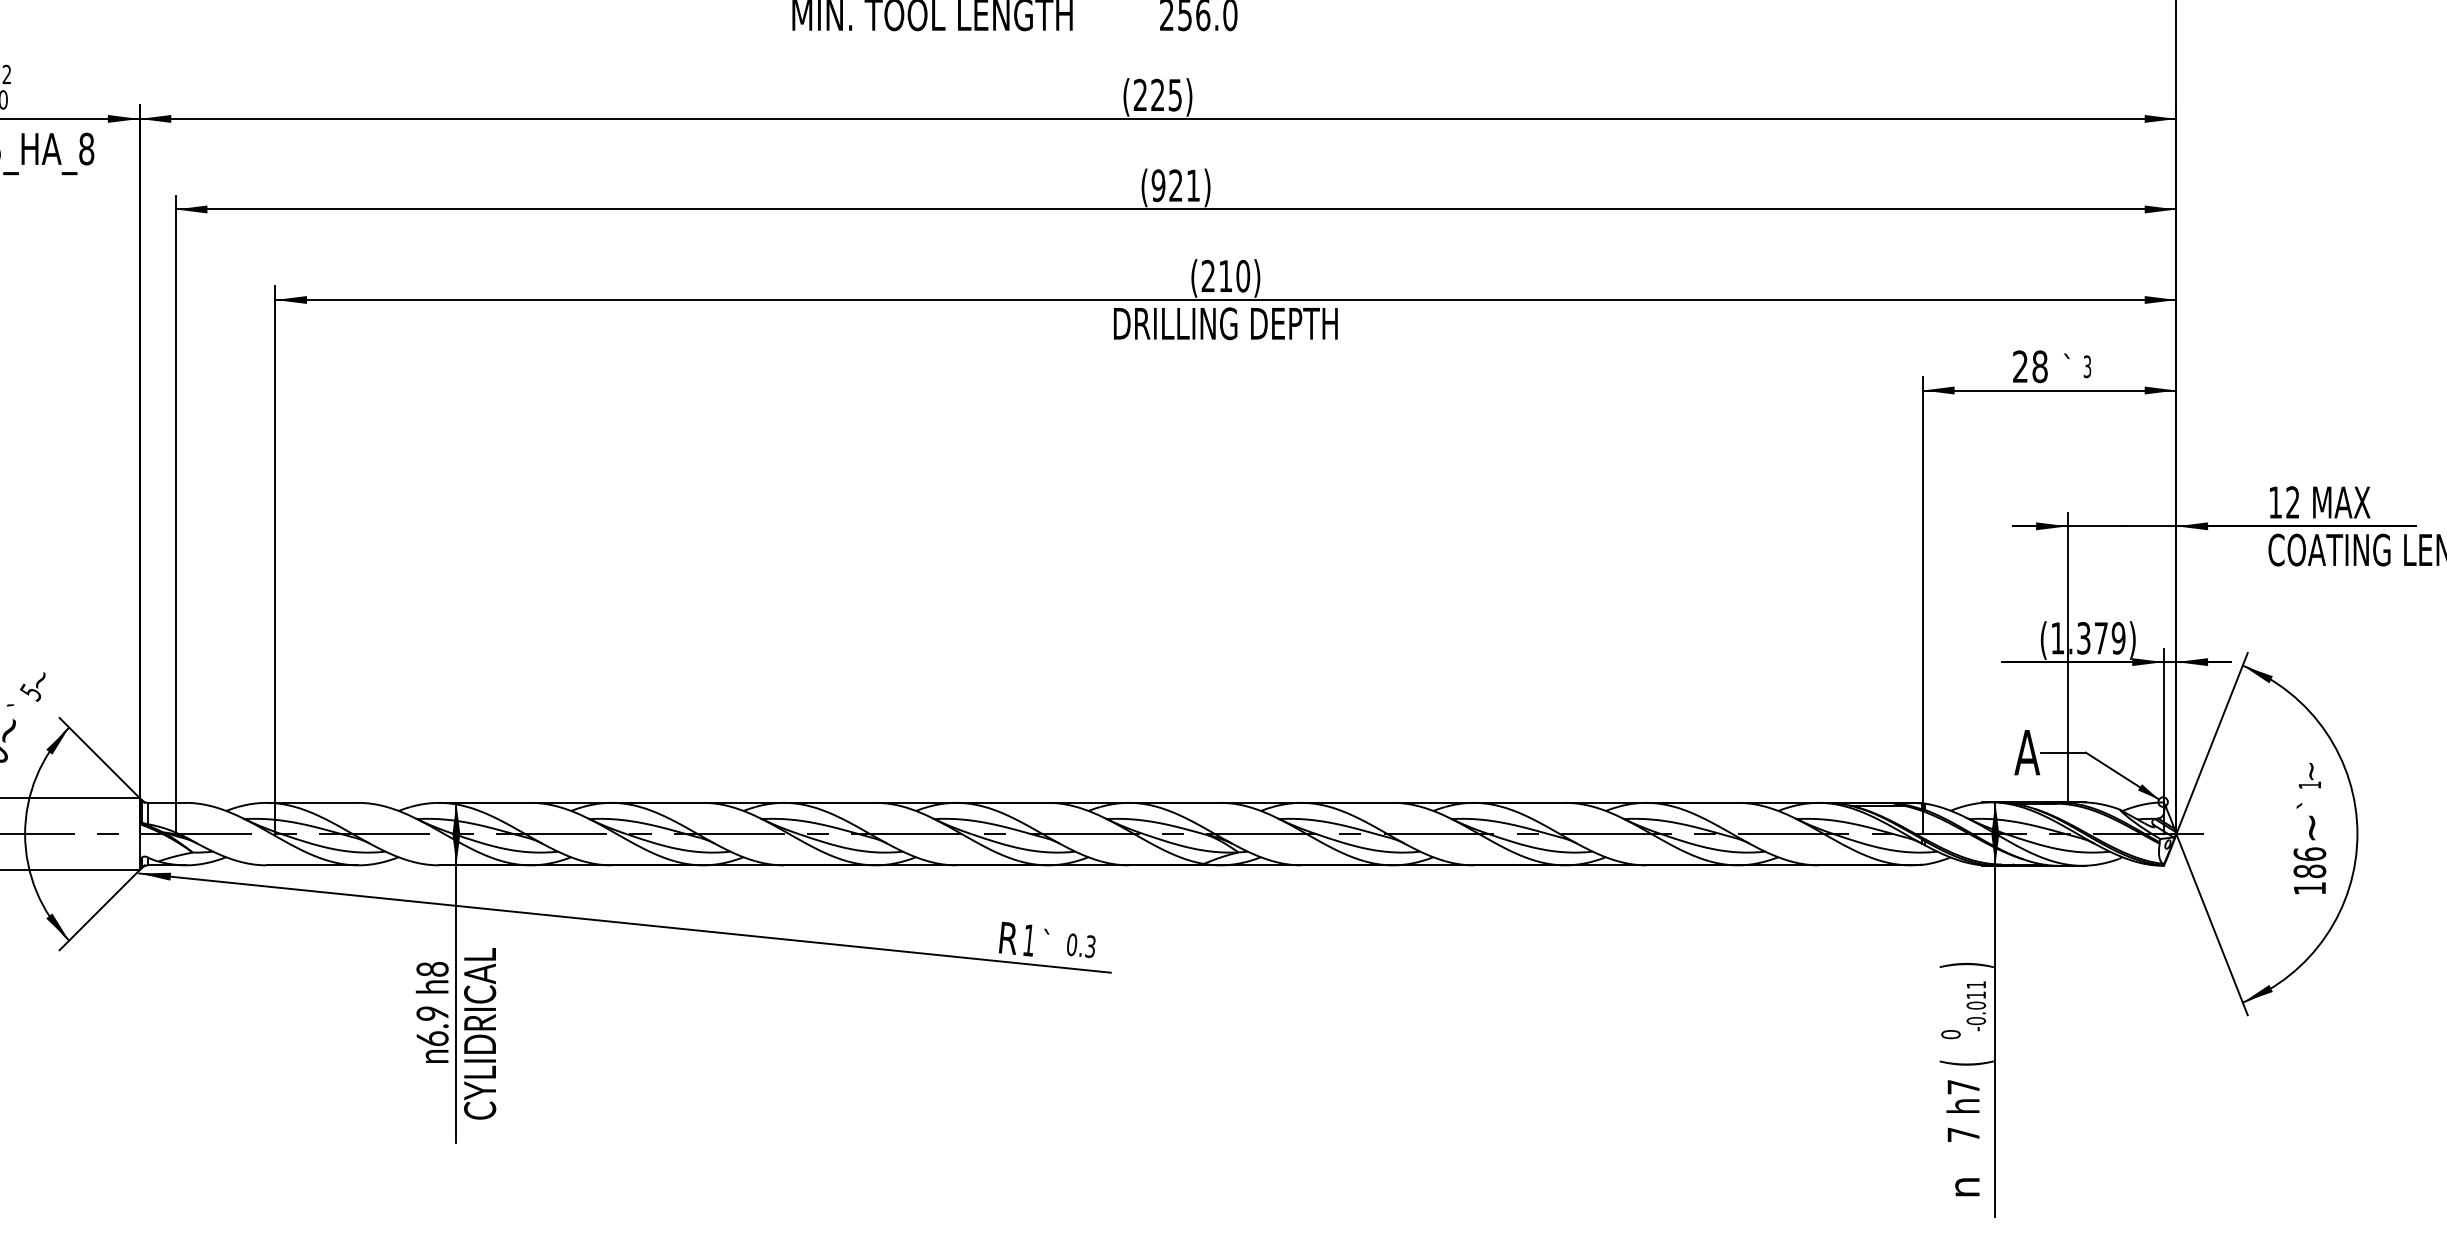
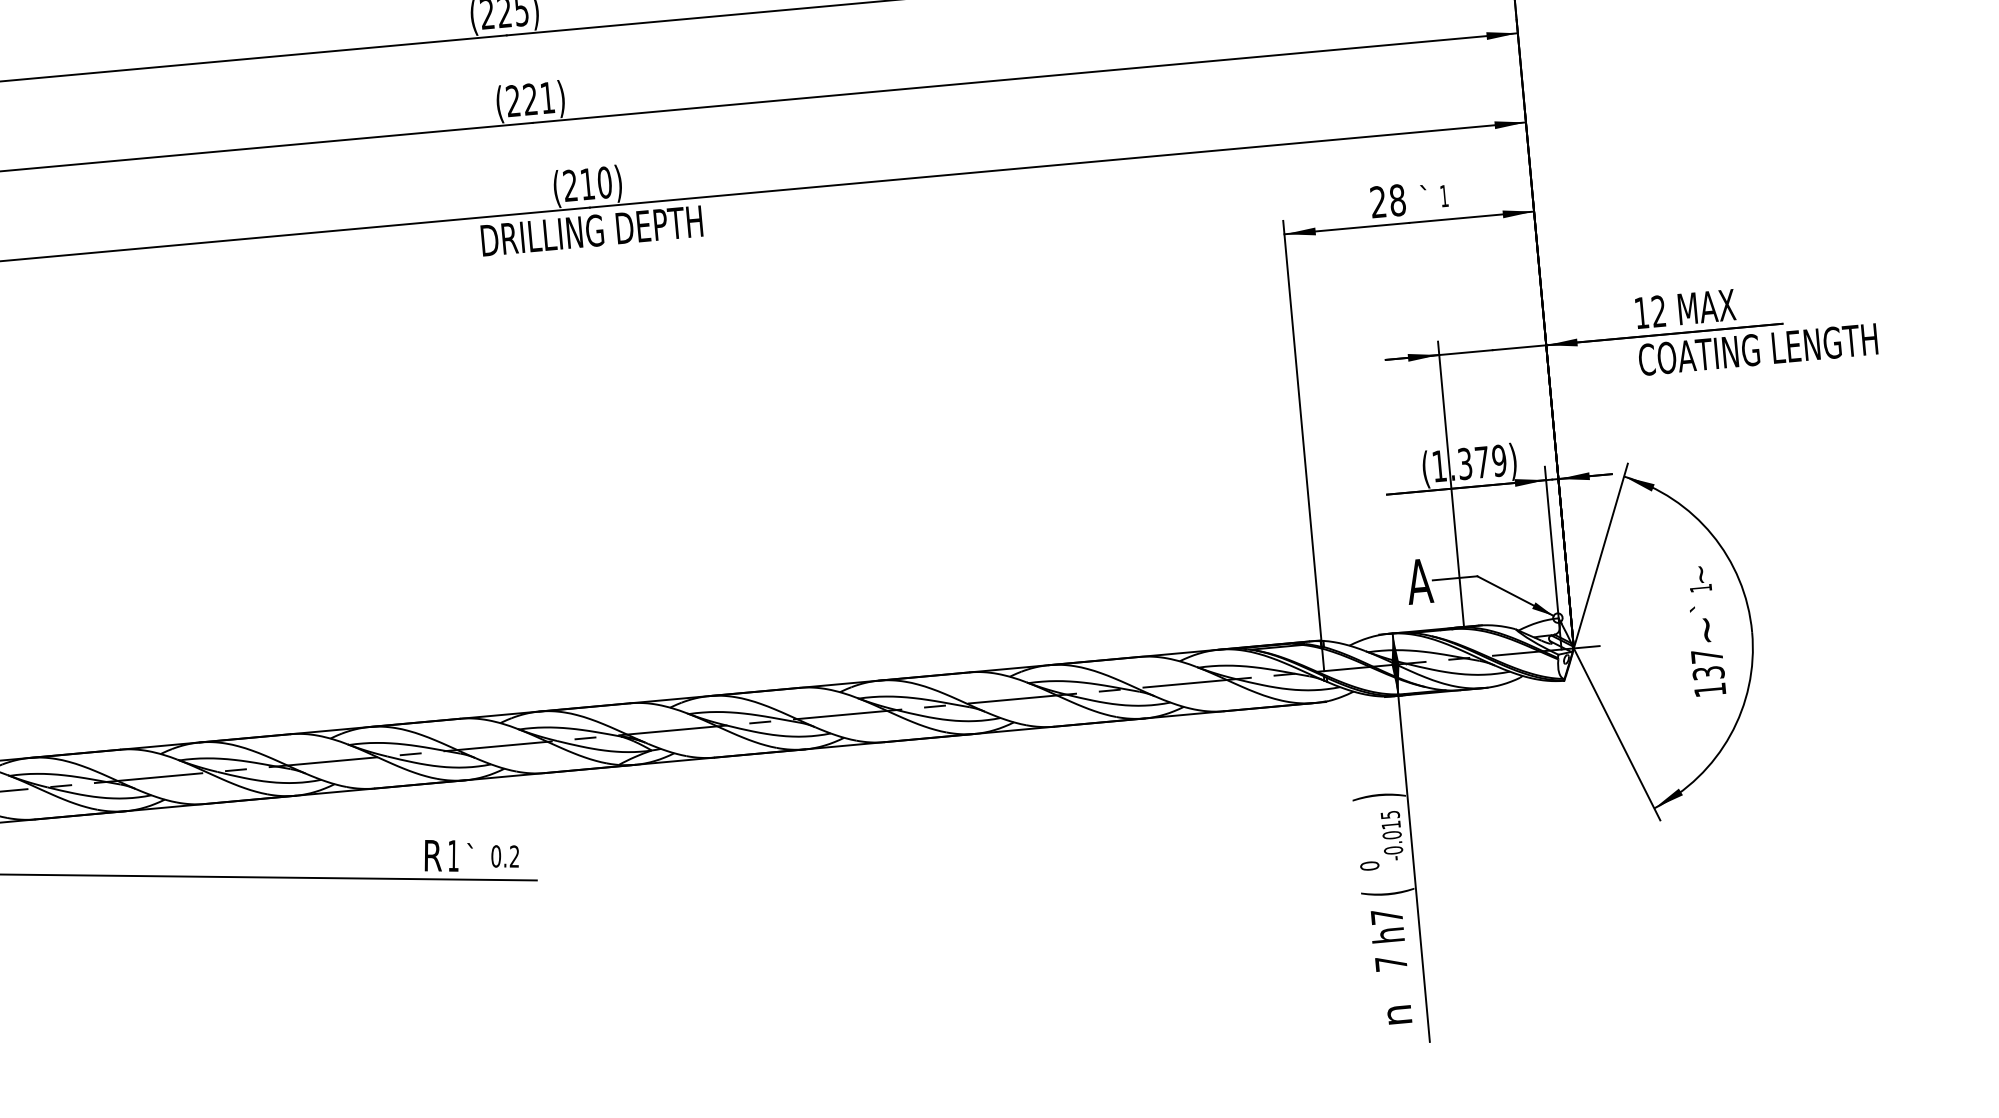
text: (1158, 185) -> (513, 100), (921) -> (221)
text: (2087, 366) -> (1444, 195), 3 -> 1
text: (2309, 862) -> (1707, 664), 186 -> 137
text: (1090, 946) -> (514, 856), 0.3 -> 0.2
text: (1976, 984) -> (1390, 814), -0.011 -> -0.015

